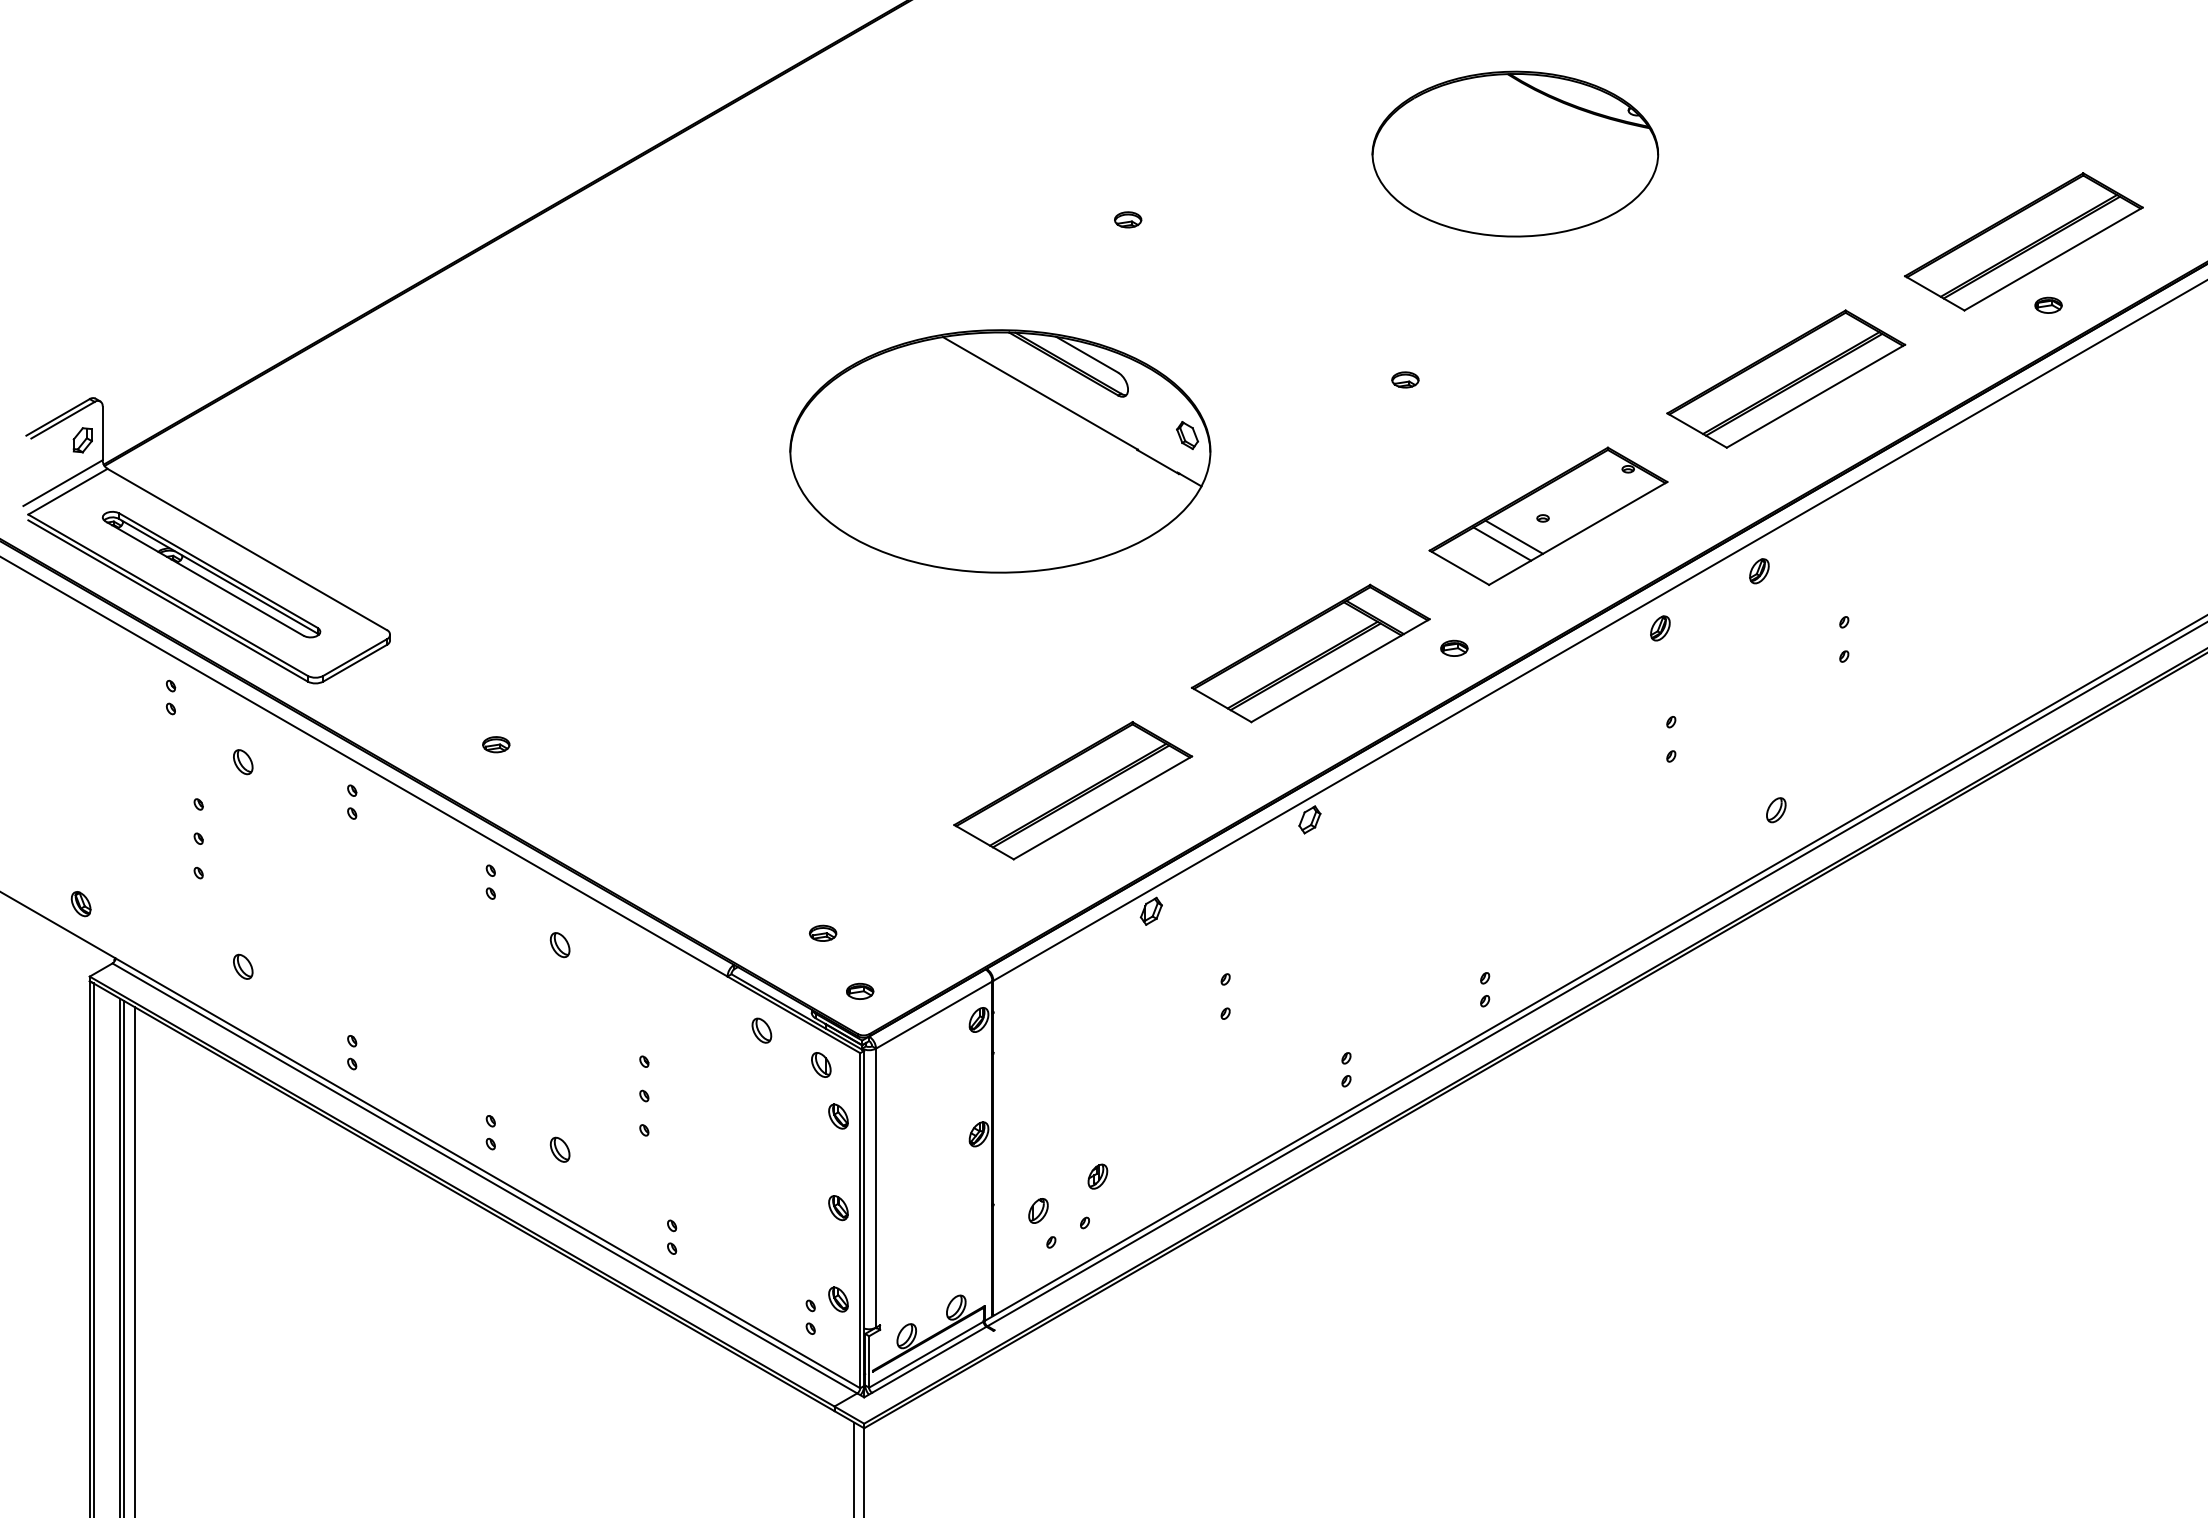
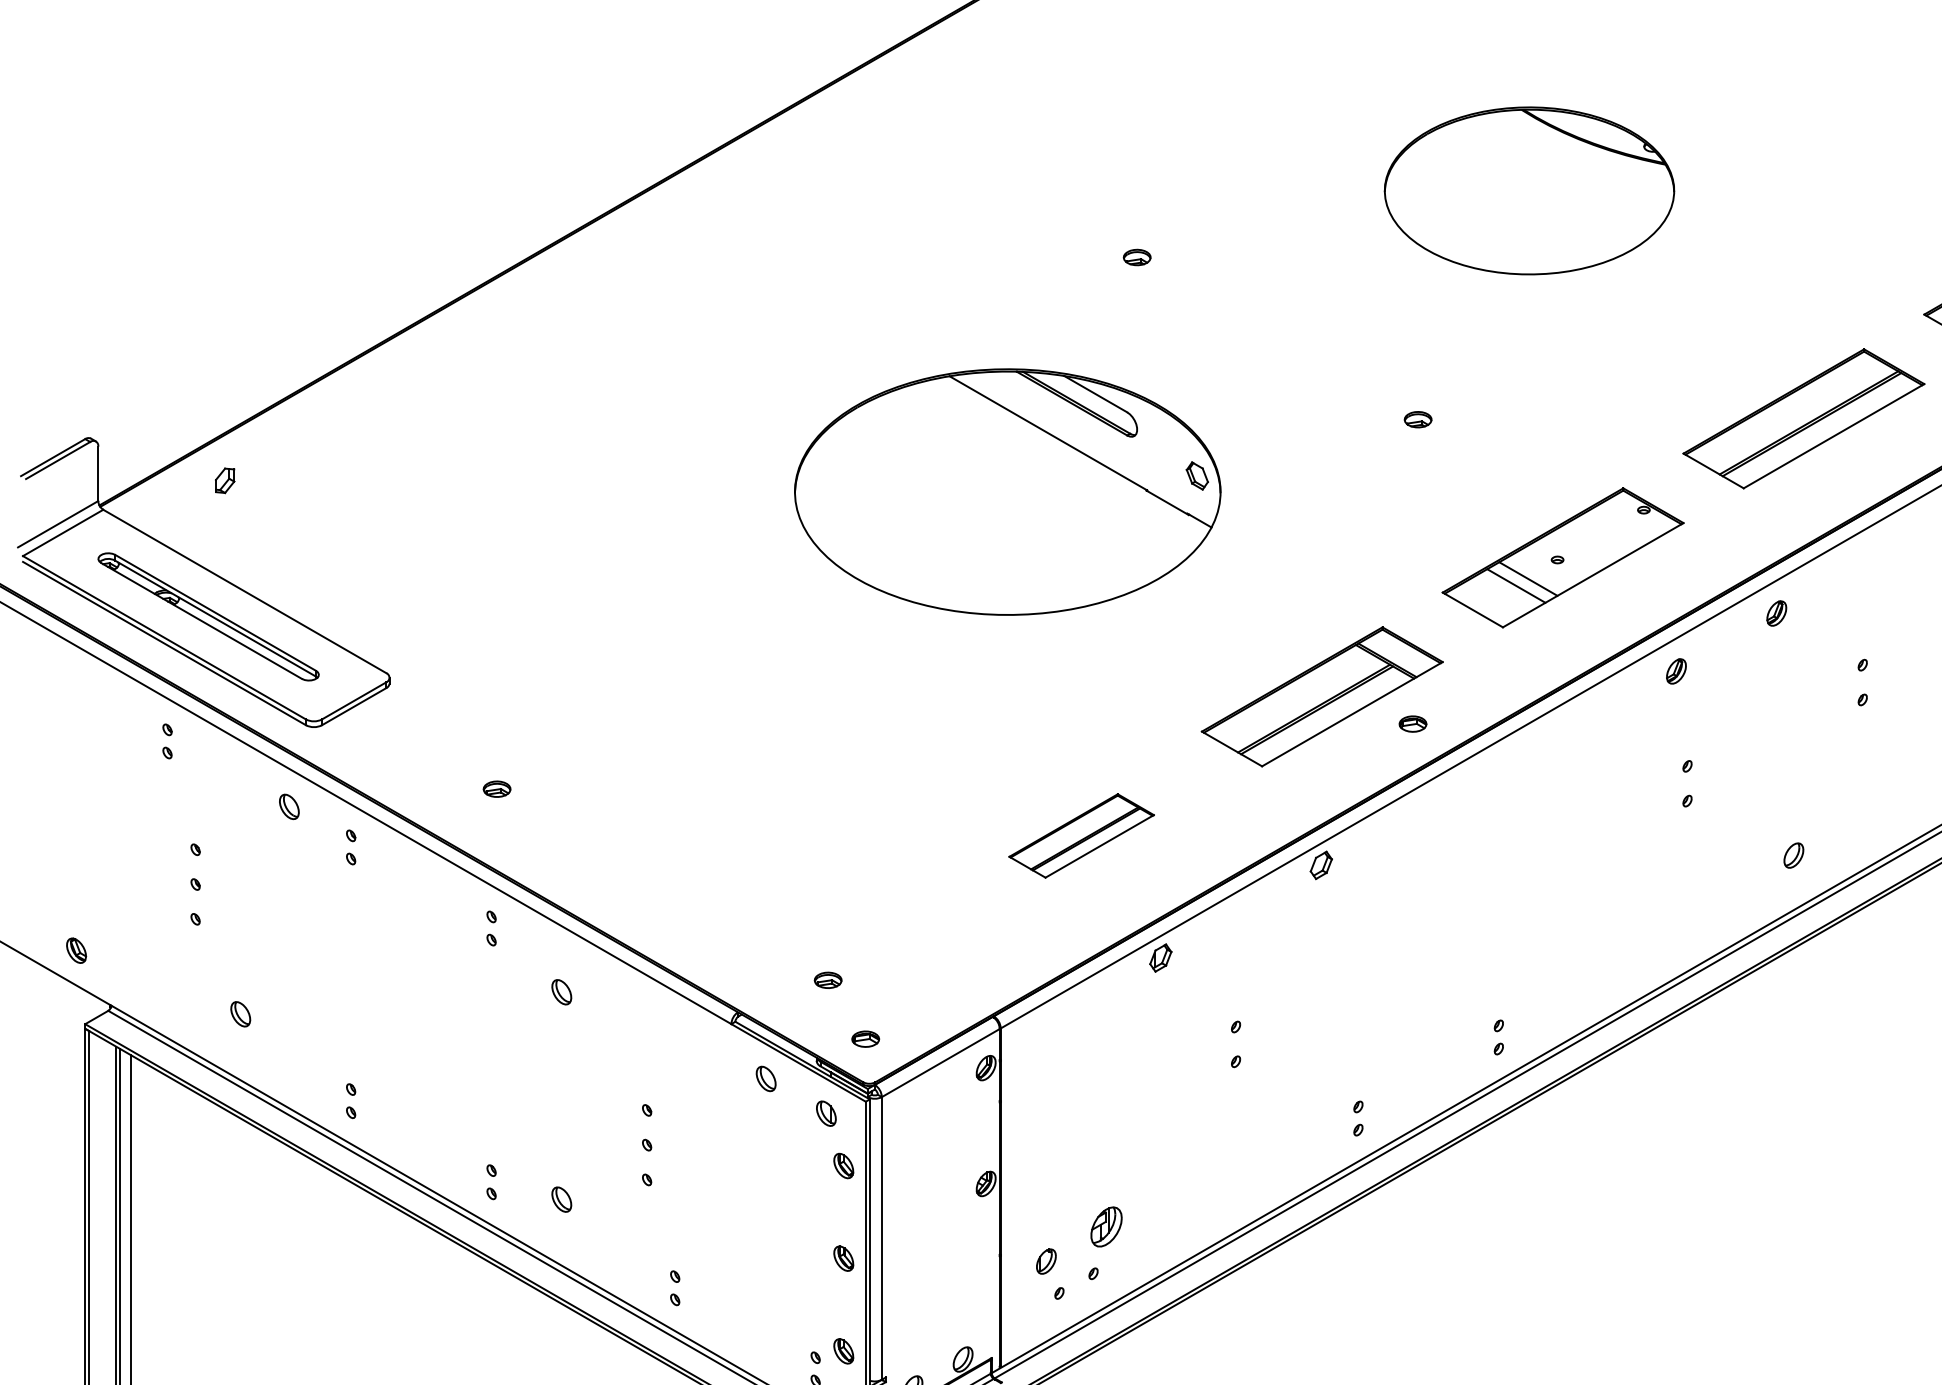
part: (82, 440) -> (224, 481), moved
part: (1454, 647) -> (1413, 723), moved
part: (243, 762) -> (289, 807), moved
part: (1073, 790) -> (1081, 835), size x0.6
part: (1097, 1176) -> (1106, 1226), size x1.6

